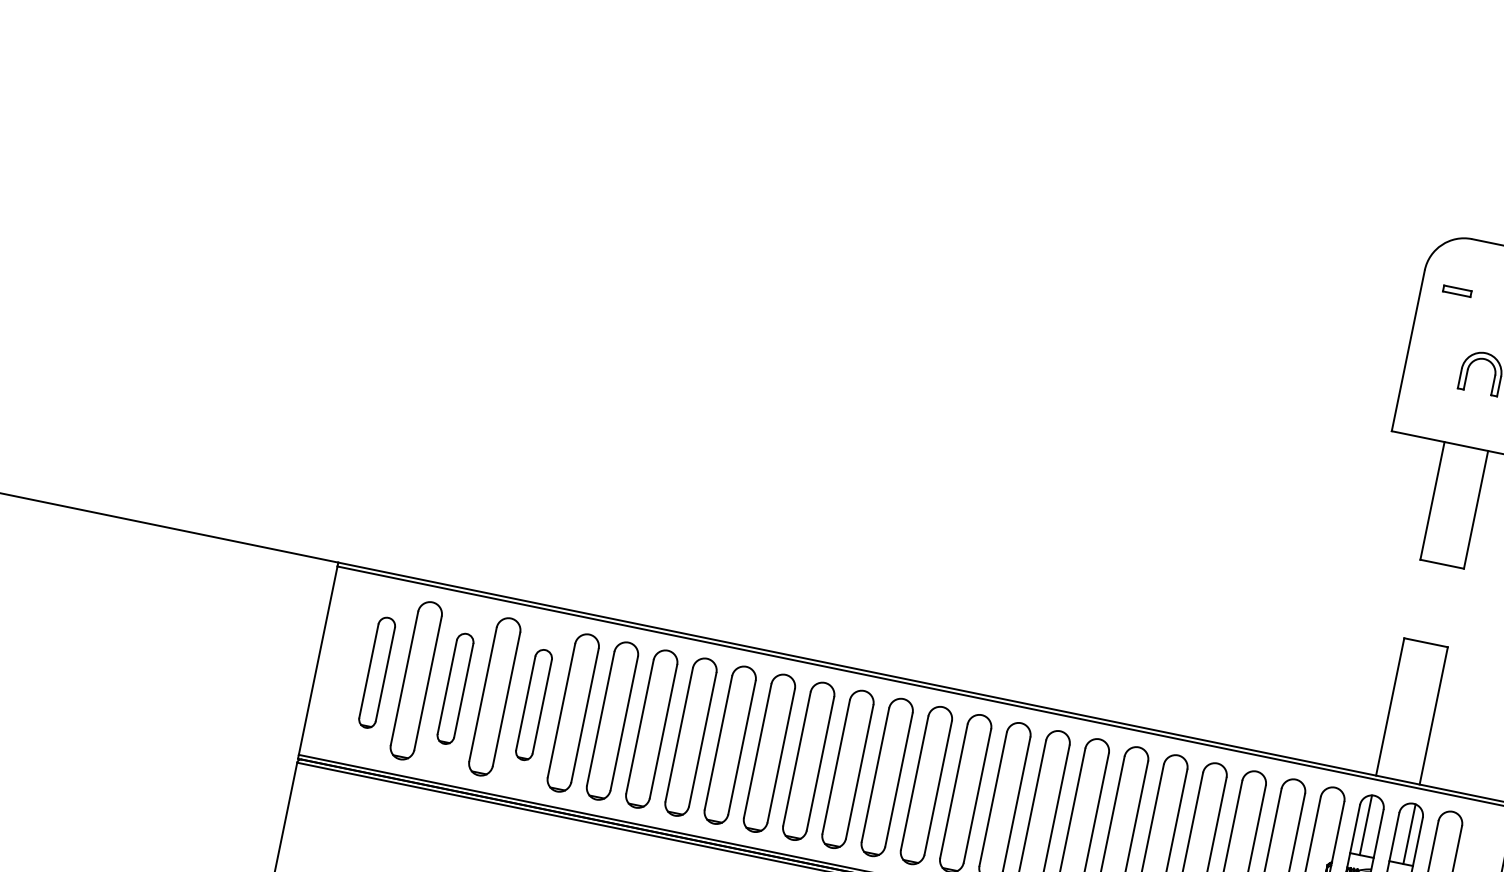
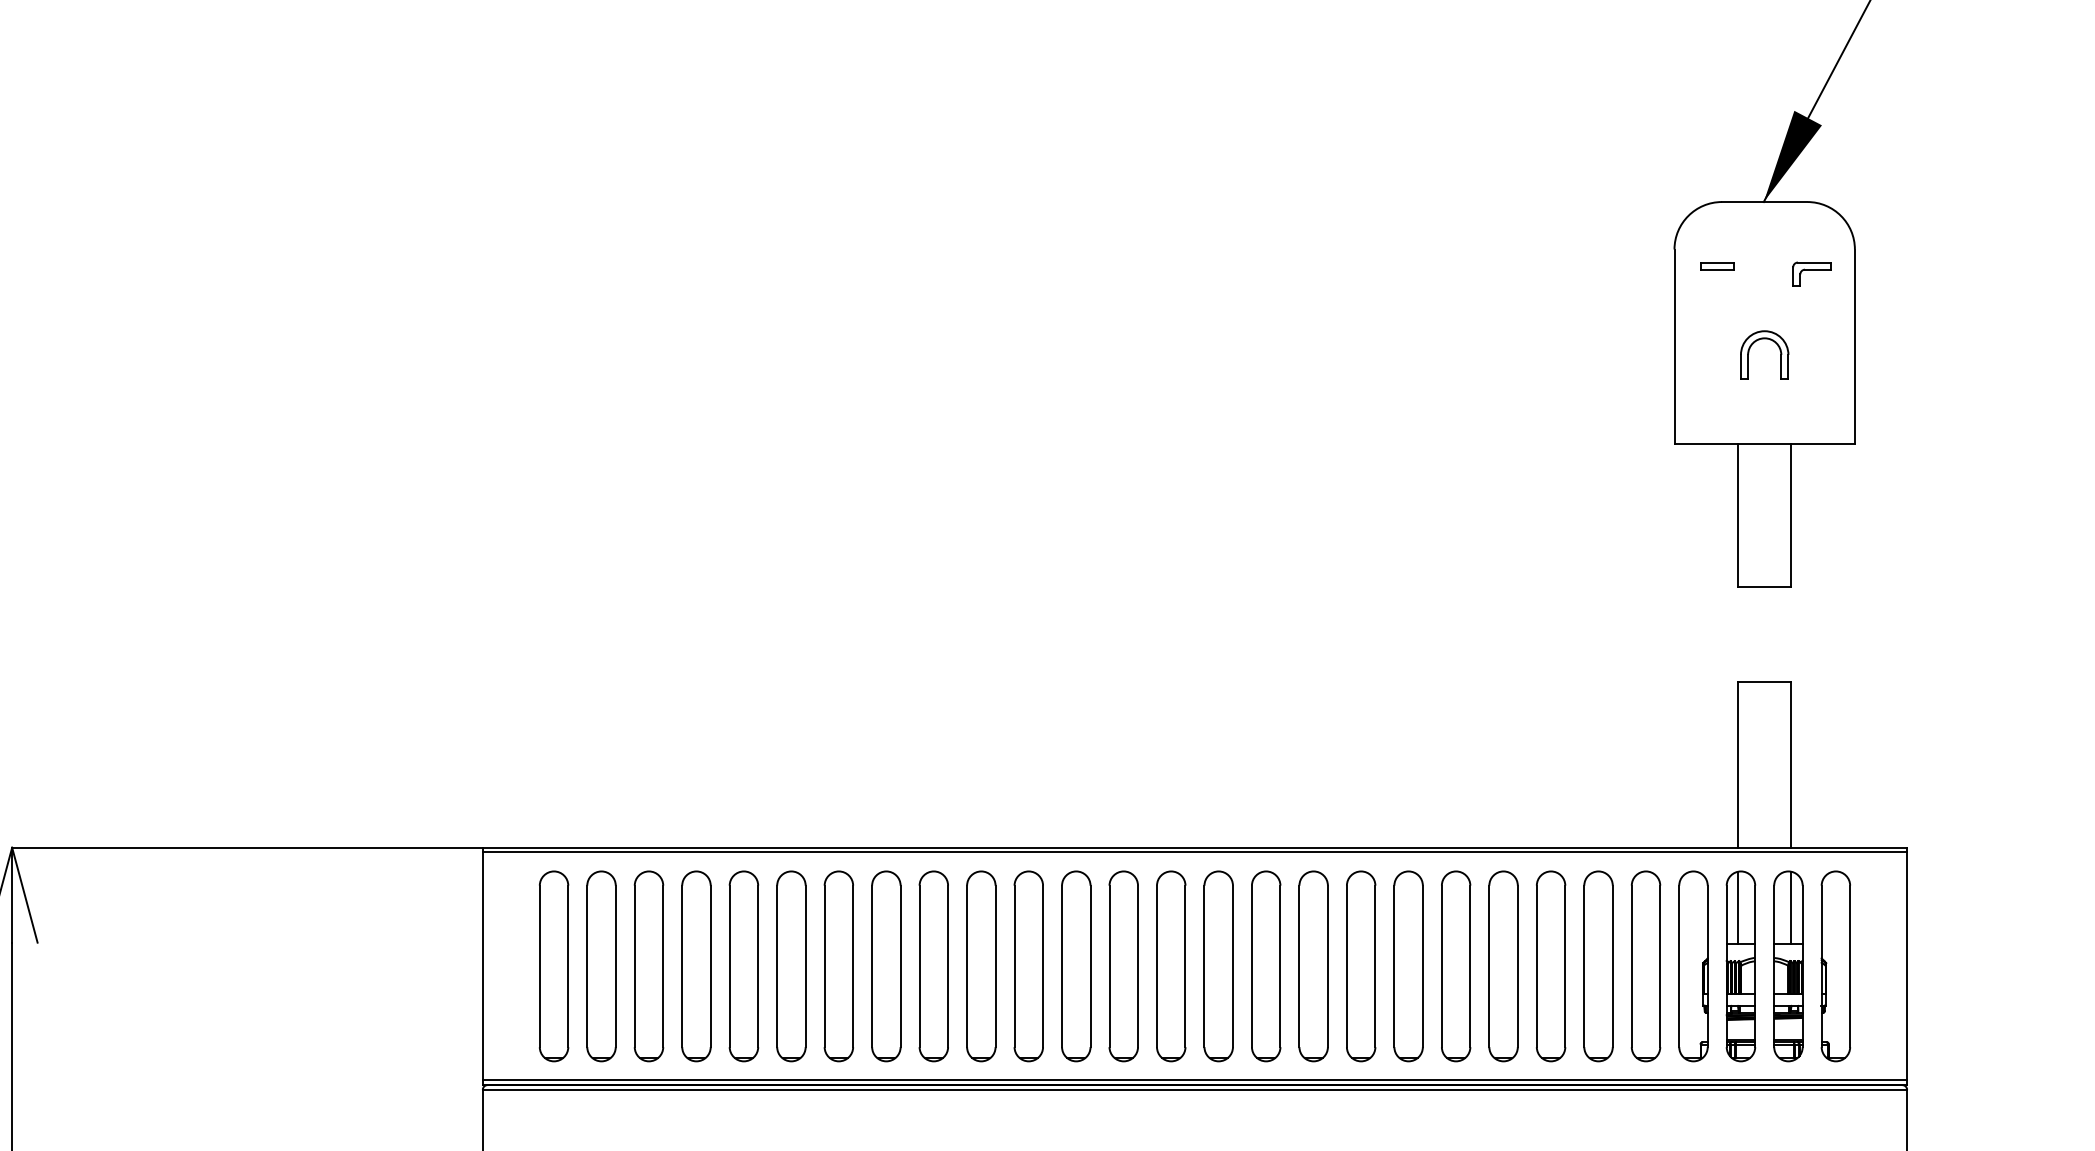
part: (377, 672) -> (554, 966), size x1.43
part: (455, 688) -> (648, 966), size x1.43
part: (533, 704) -> (743, 966), size x1.43

